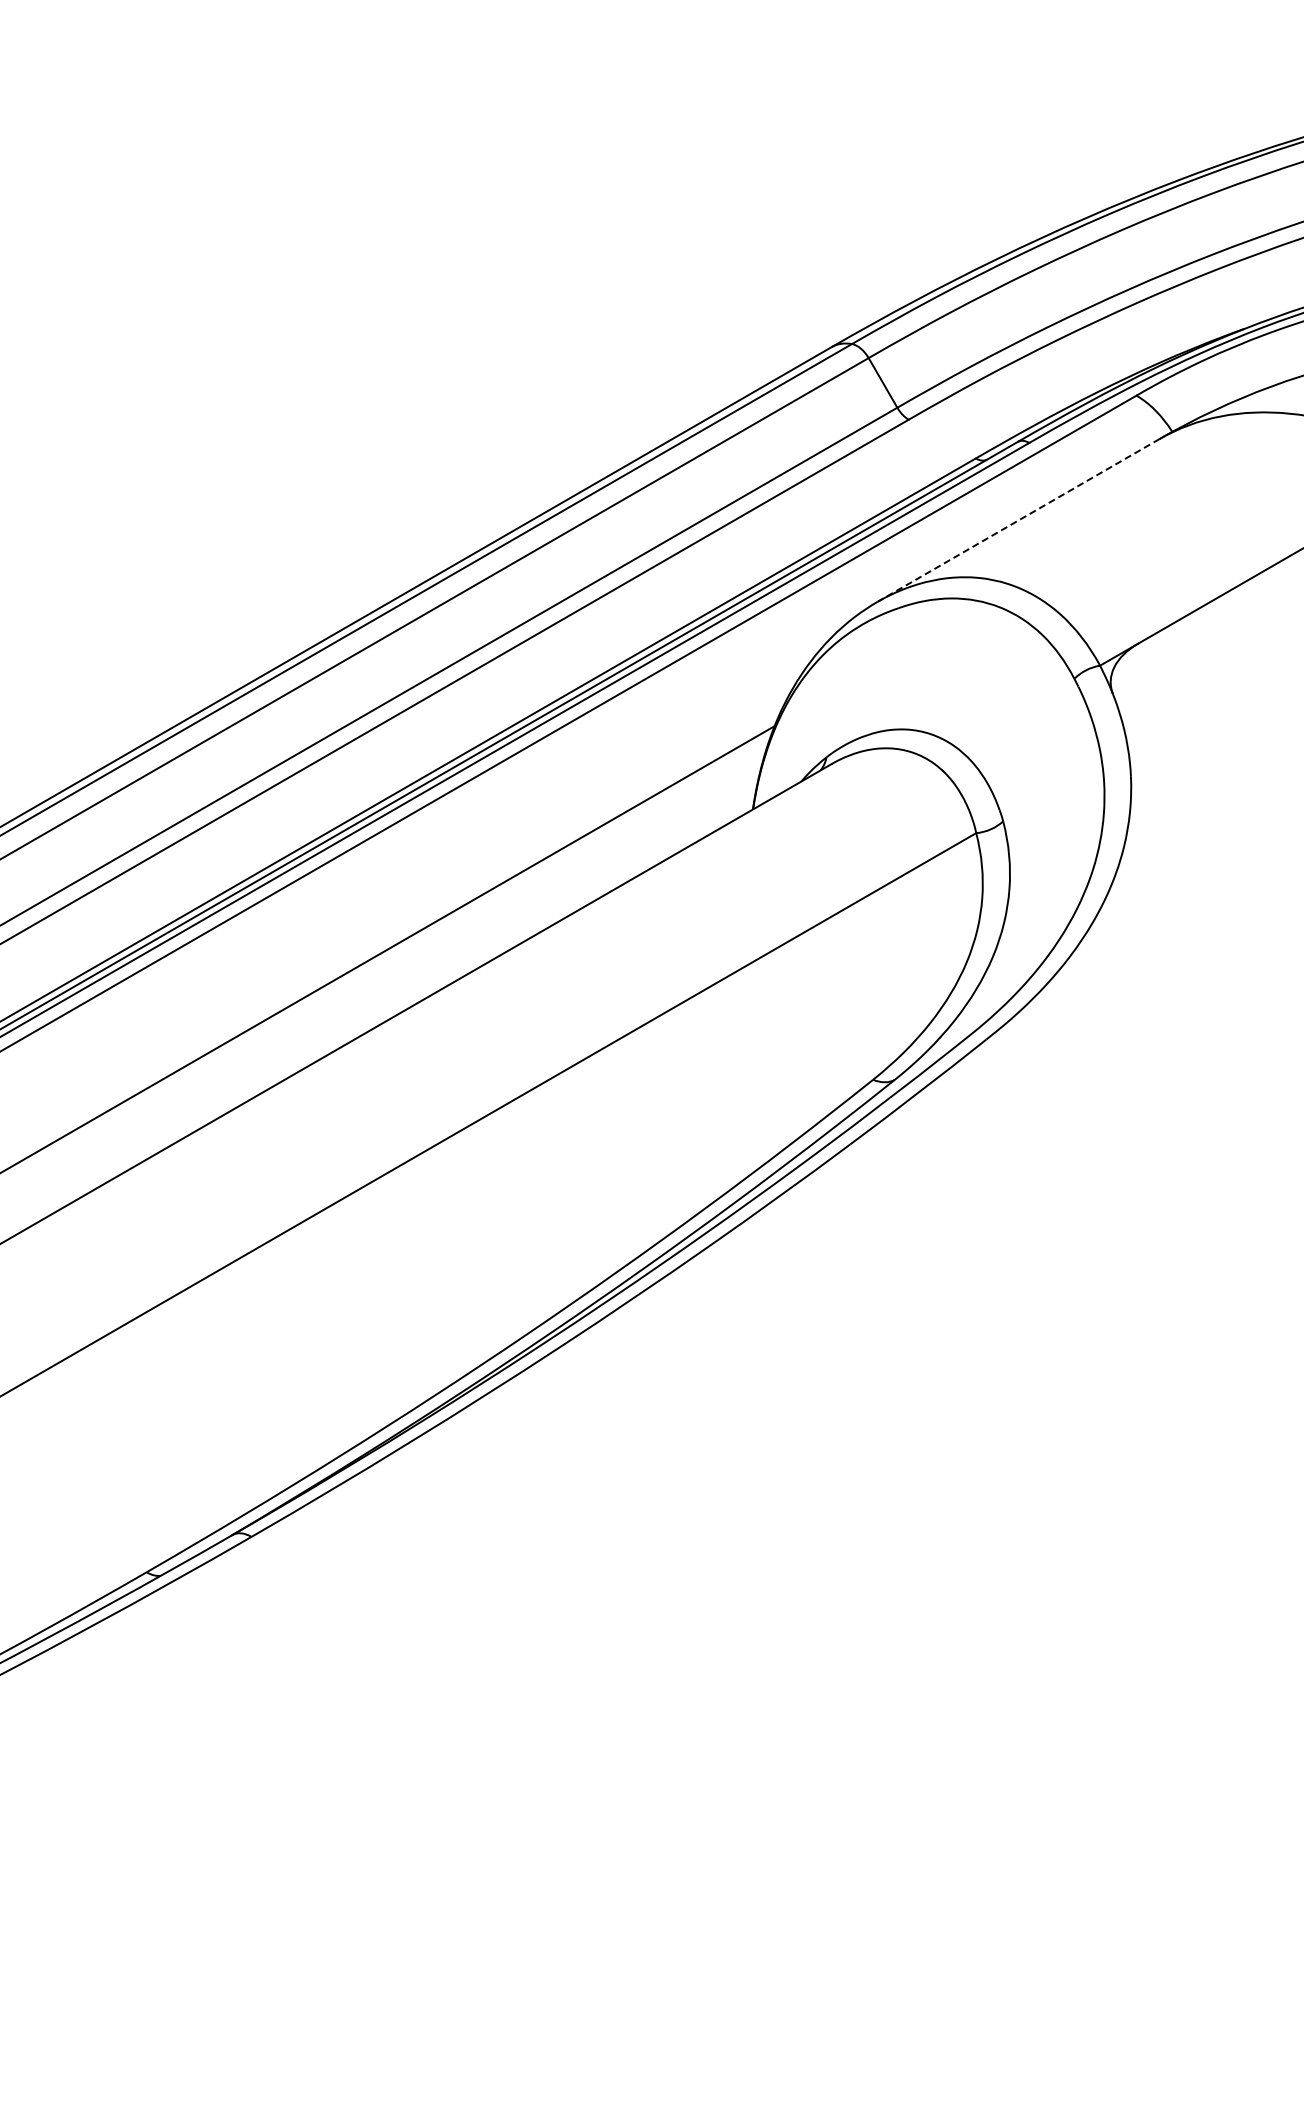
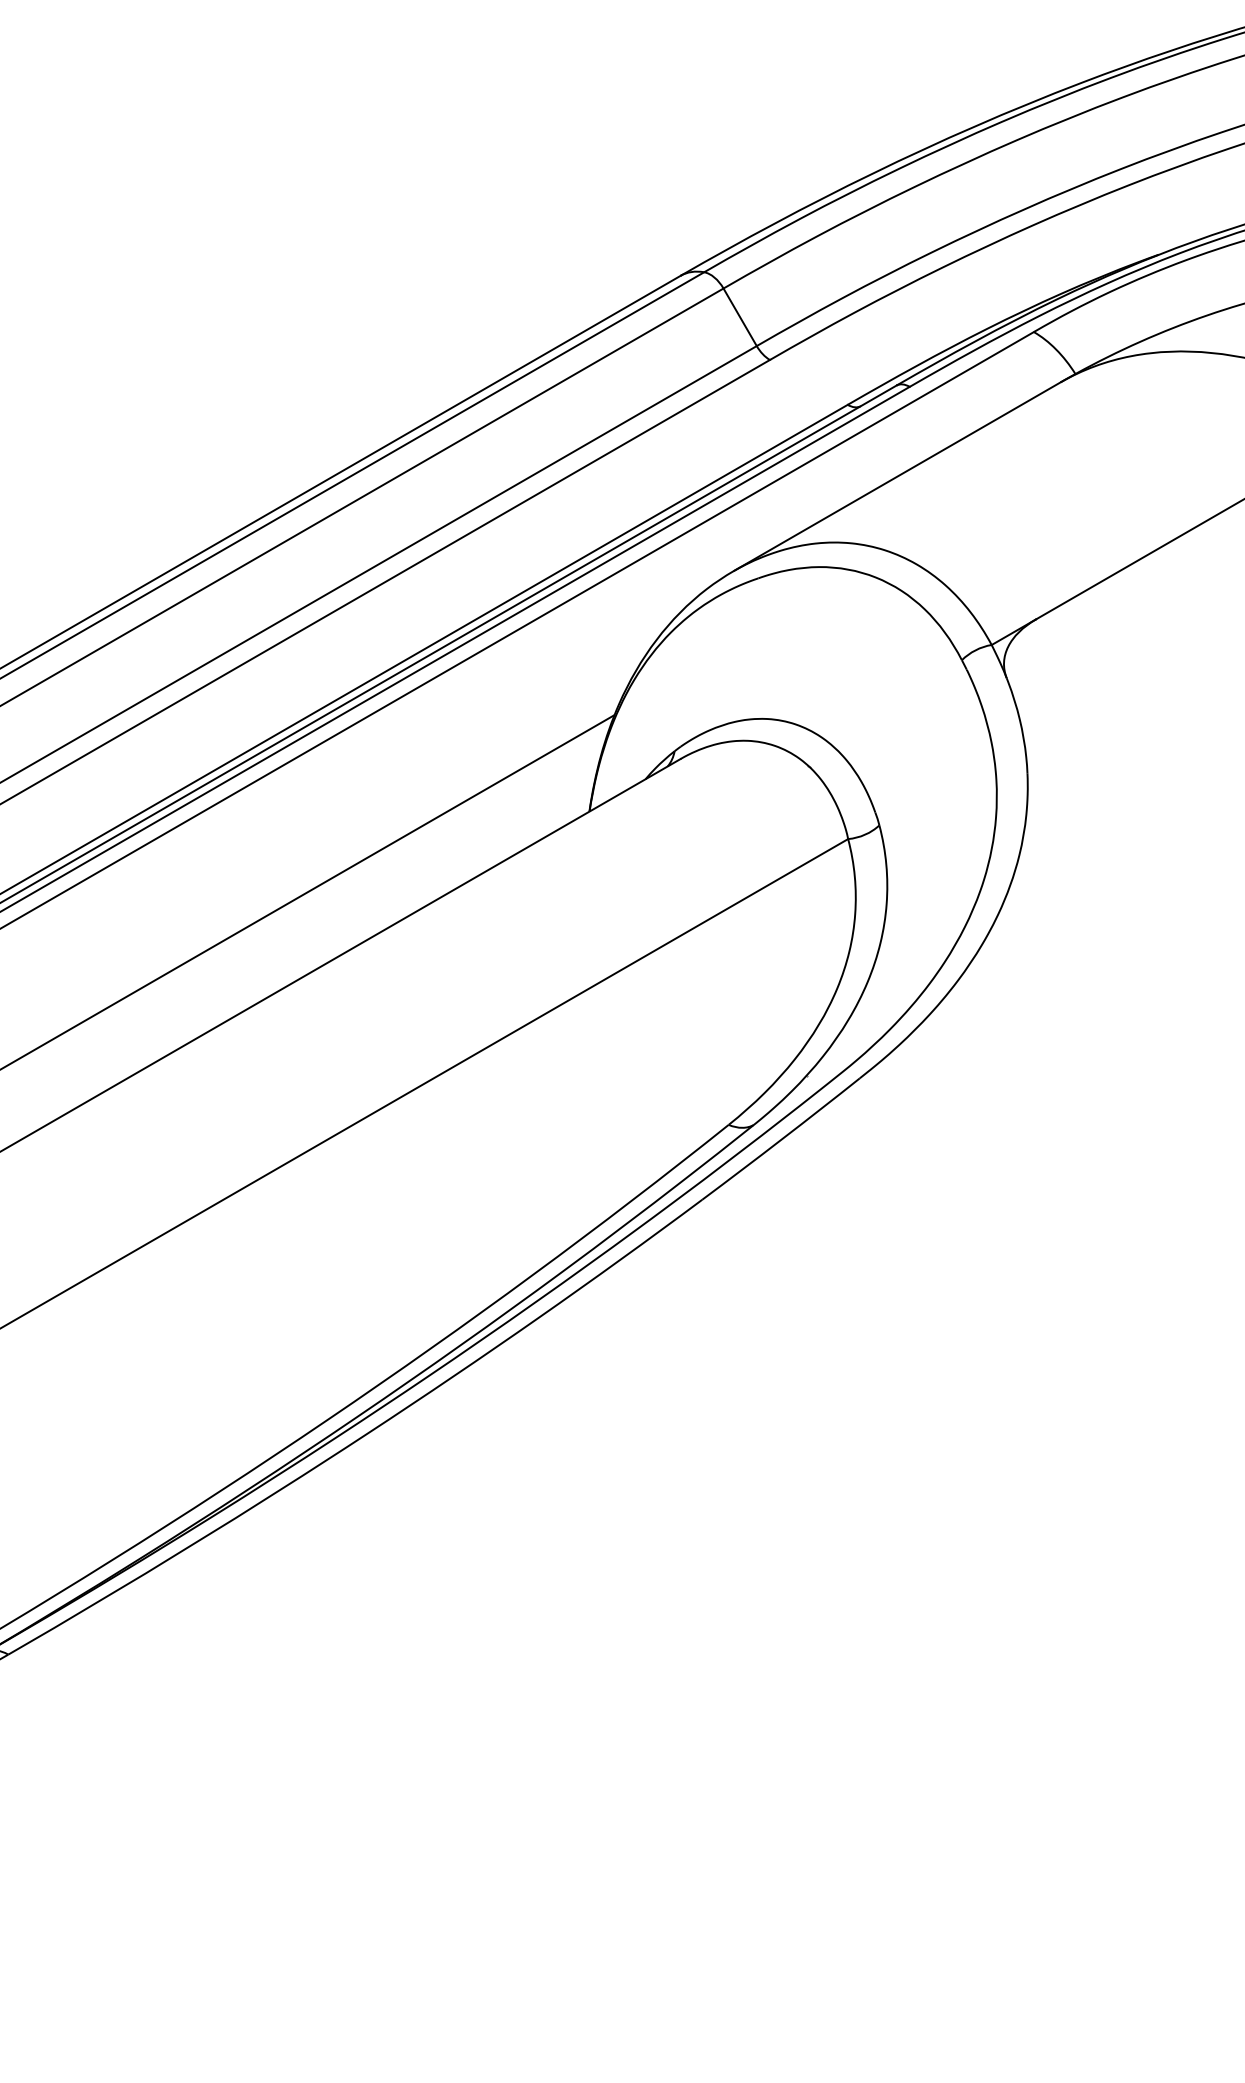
line: (1018, 520) -> (897, 476), dashed -> solid

